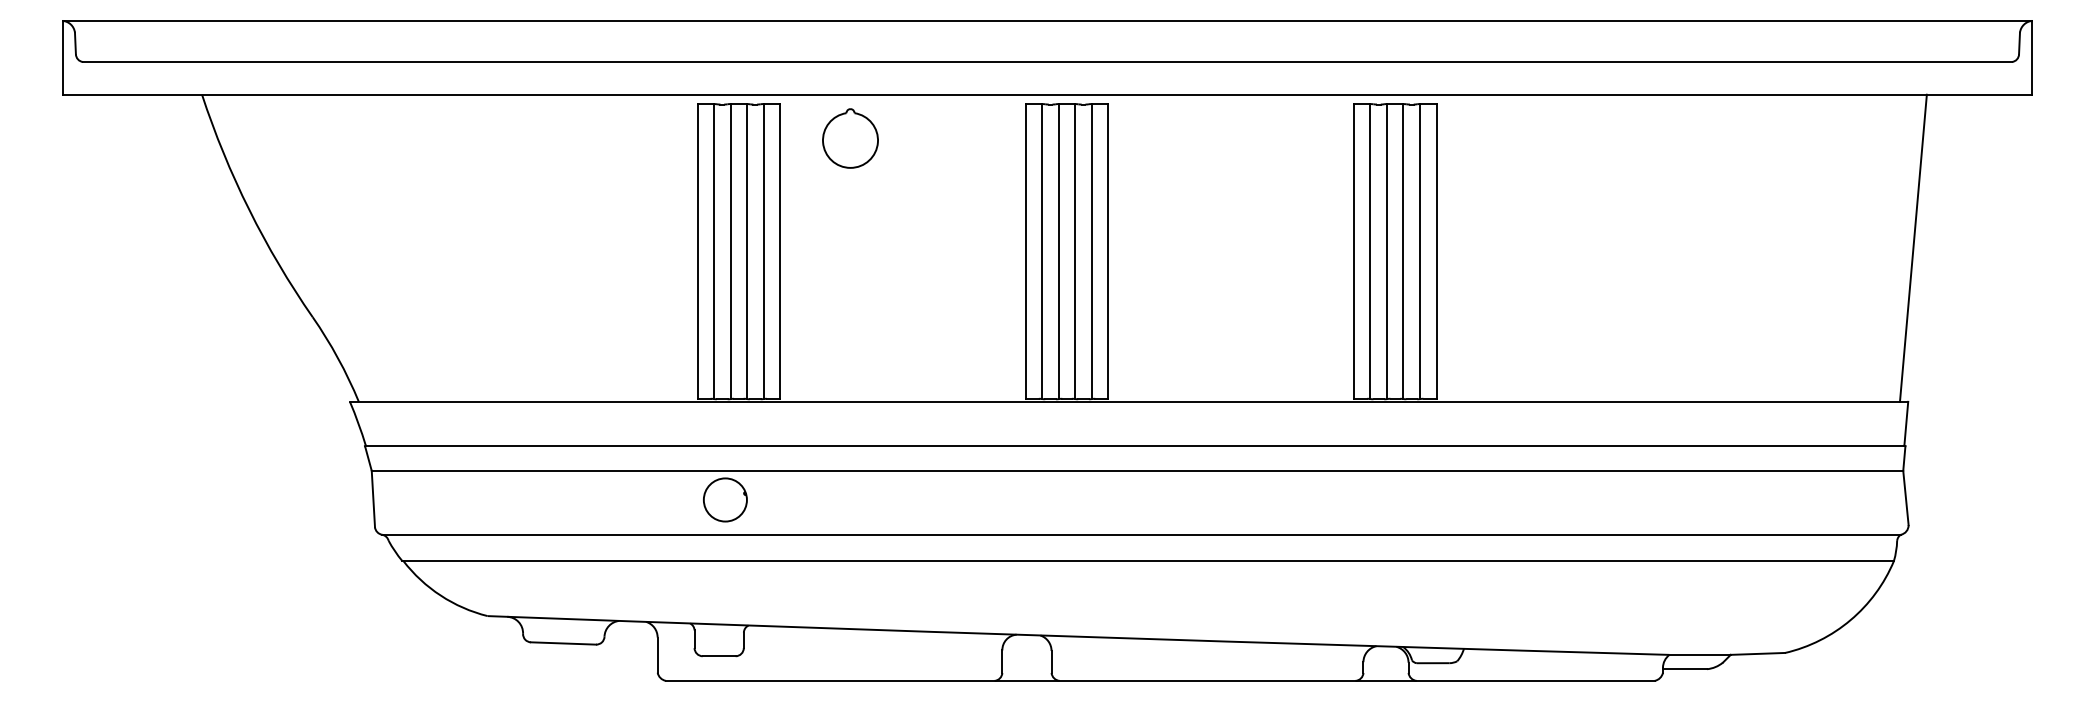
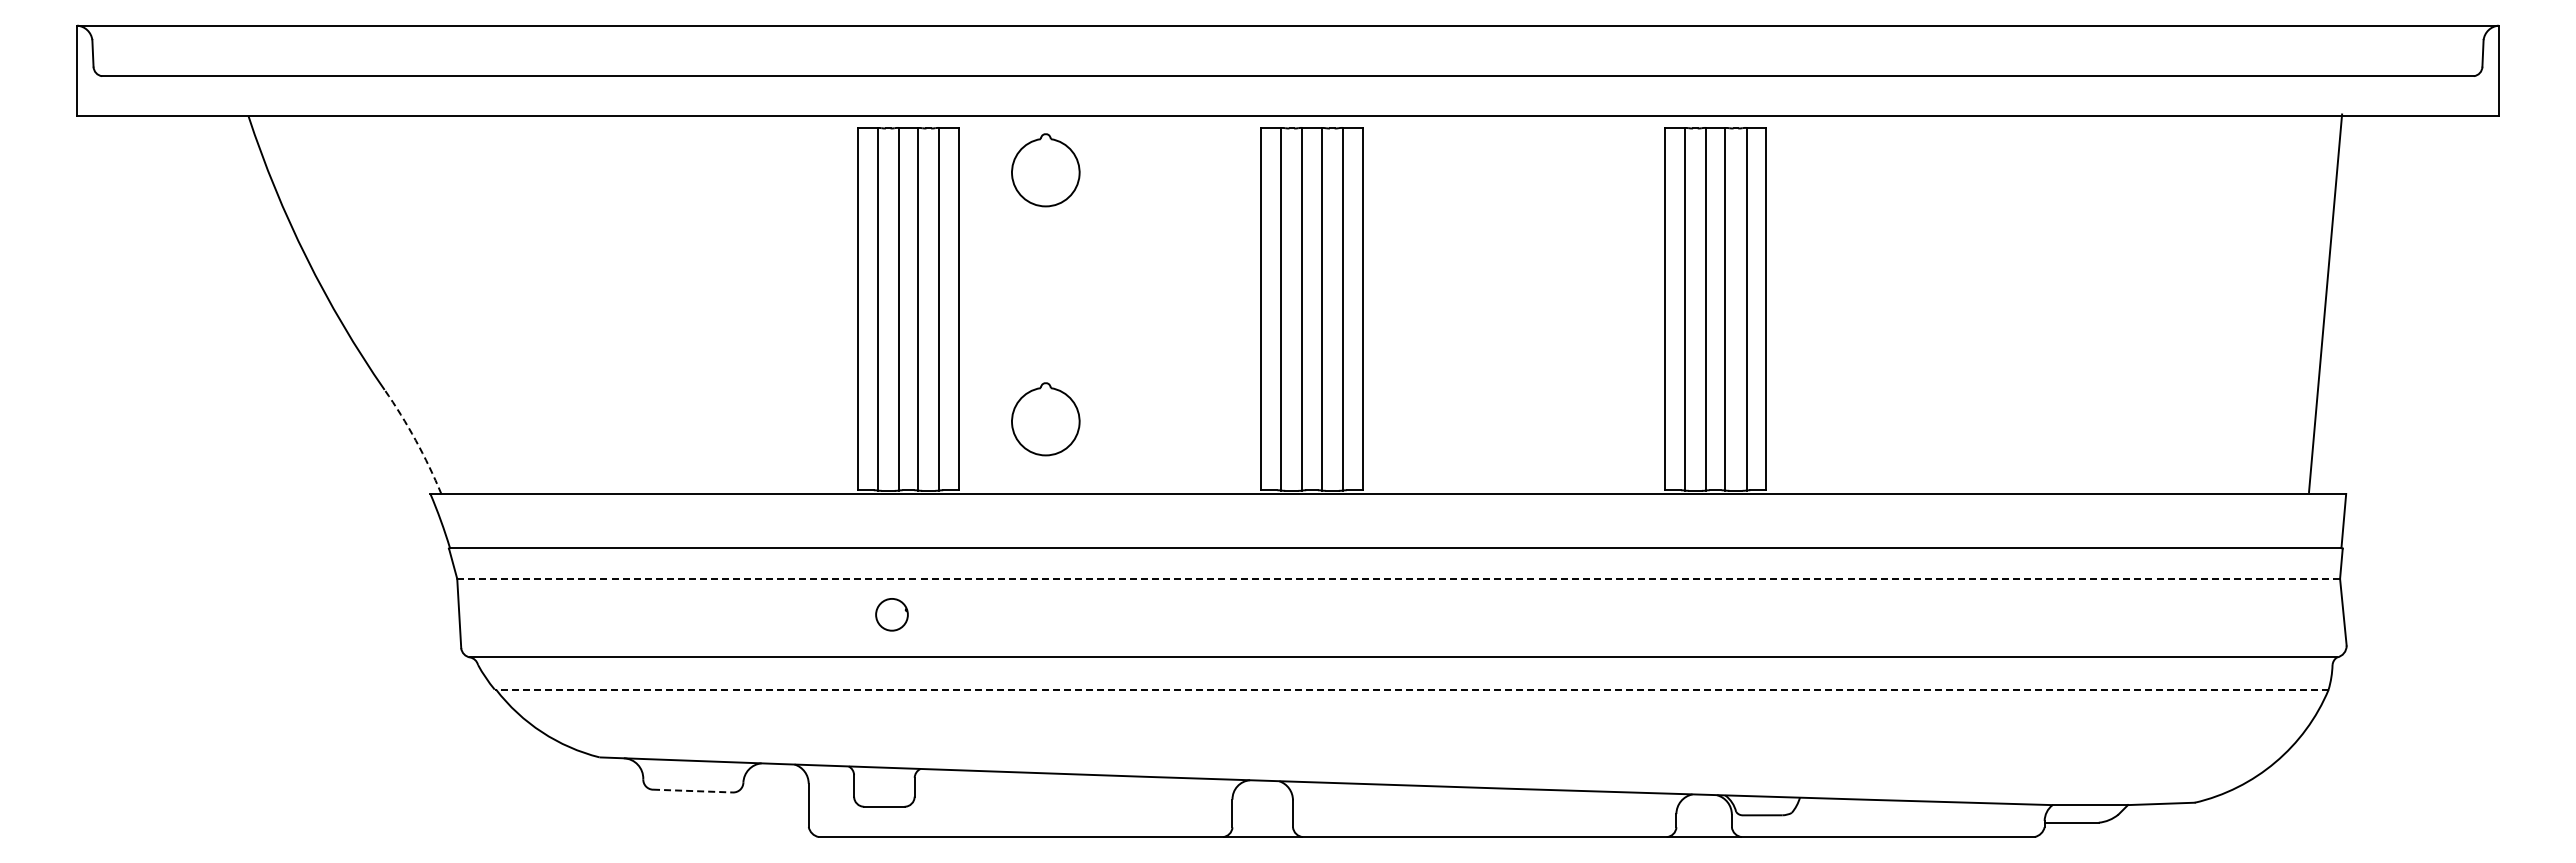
line: (1913, 248) -> (2325, 303), moved
part: (850, 341) -> (1045, 419), added
arc: (337, 358) -> (415, 440), solid -> dashed
line: (1137, 470) -> (1398, 578), solid -> dashed
part: (724, 499) -> (891, 614), size x0.6
line: (1147, 560) -> (1411, 689), solid -> dashed
line: (563, 643) -> (692, 791), solid -> dashed

